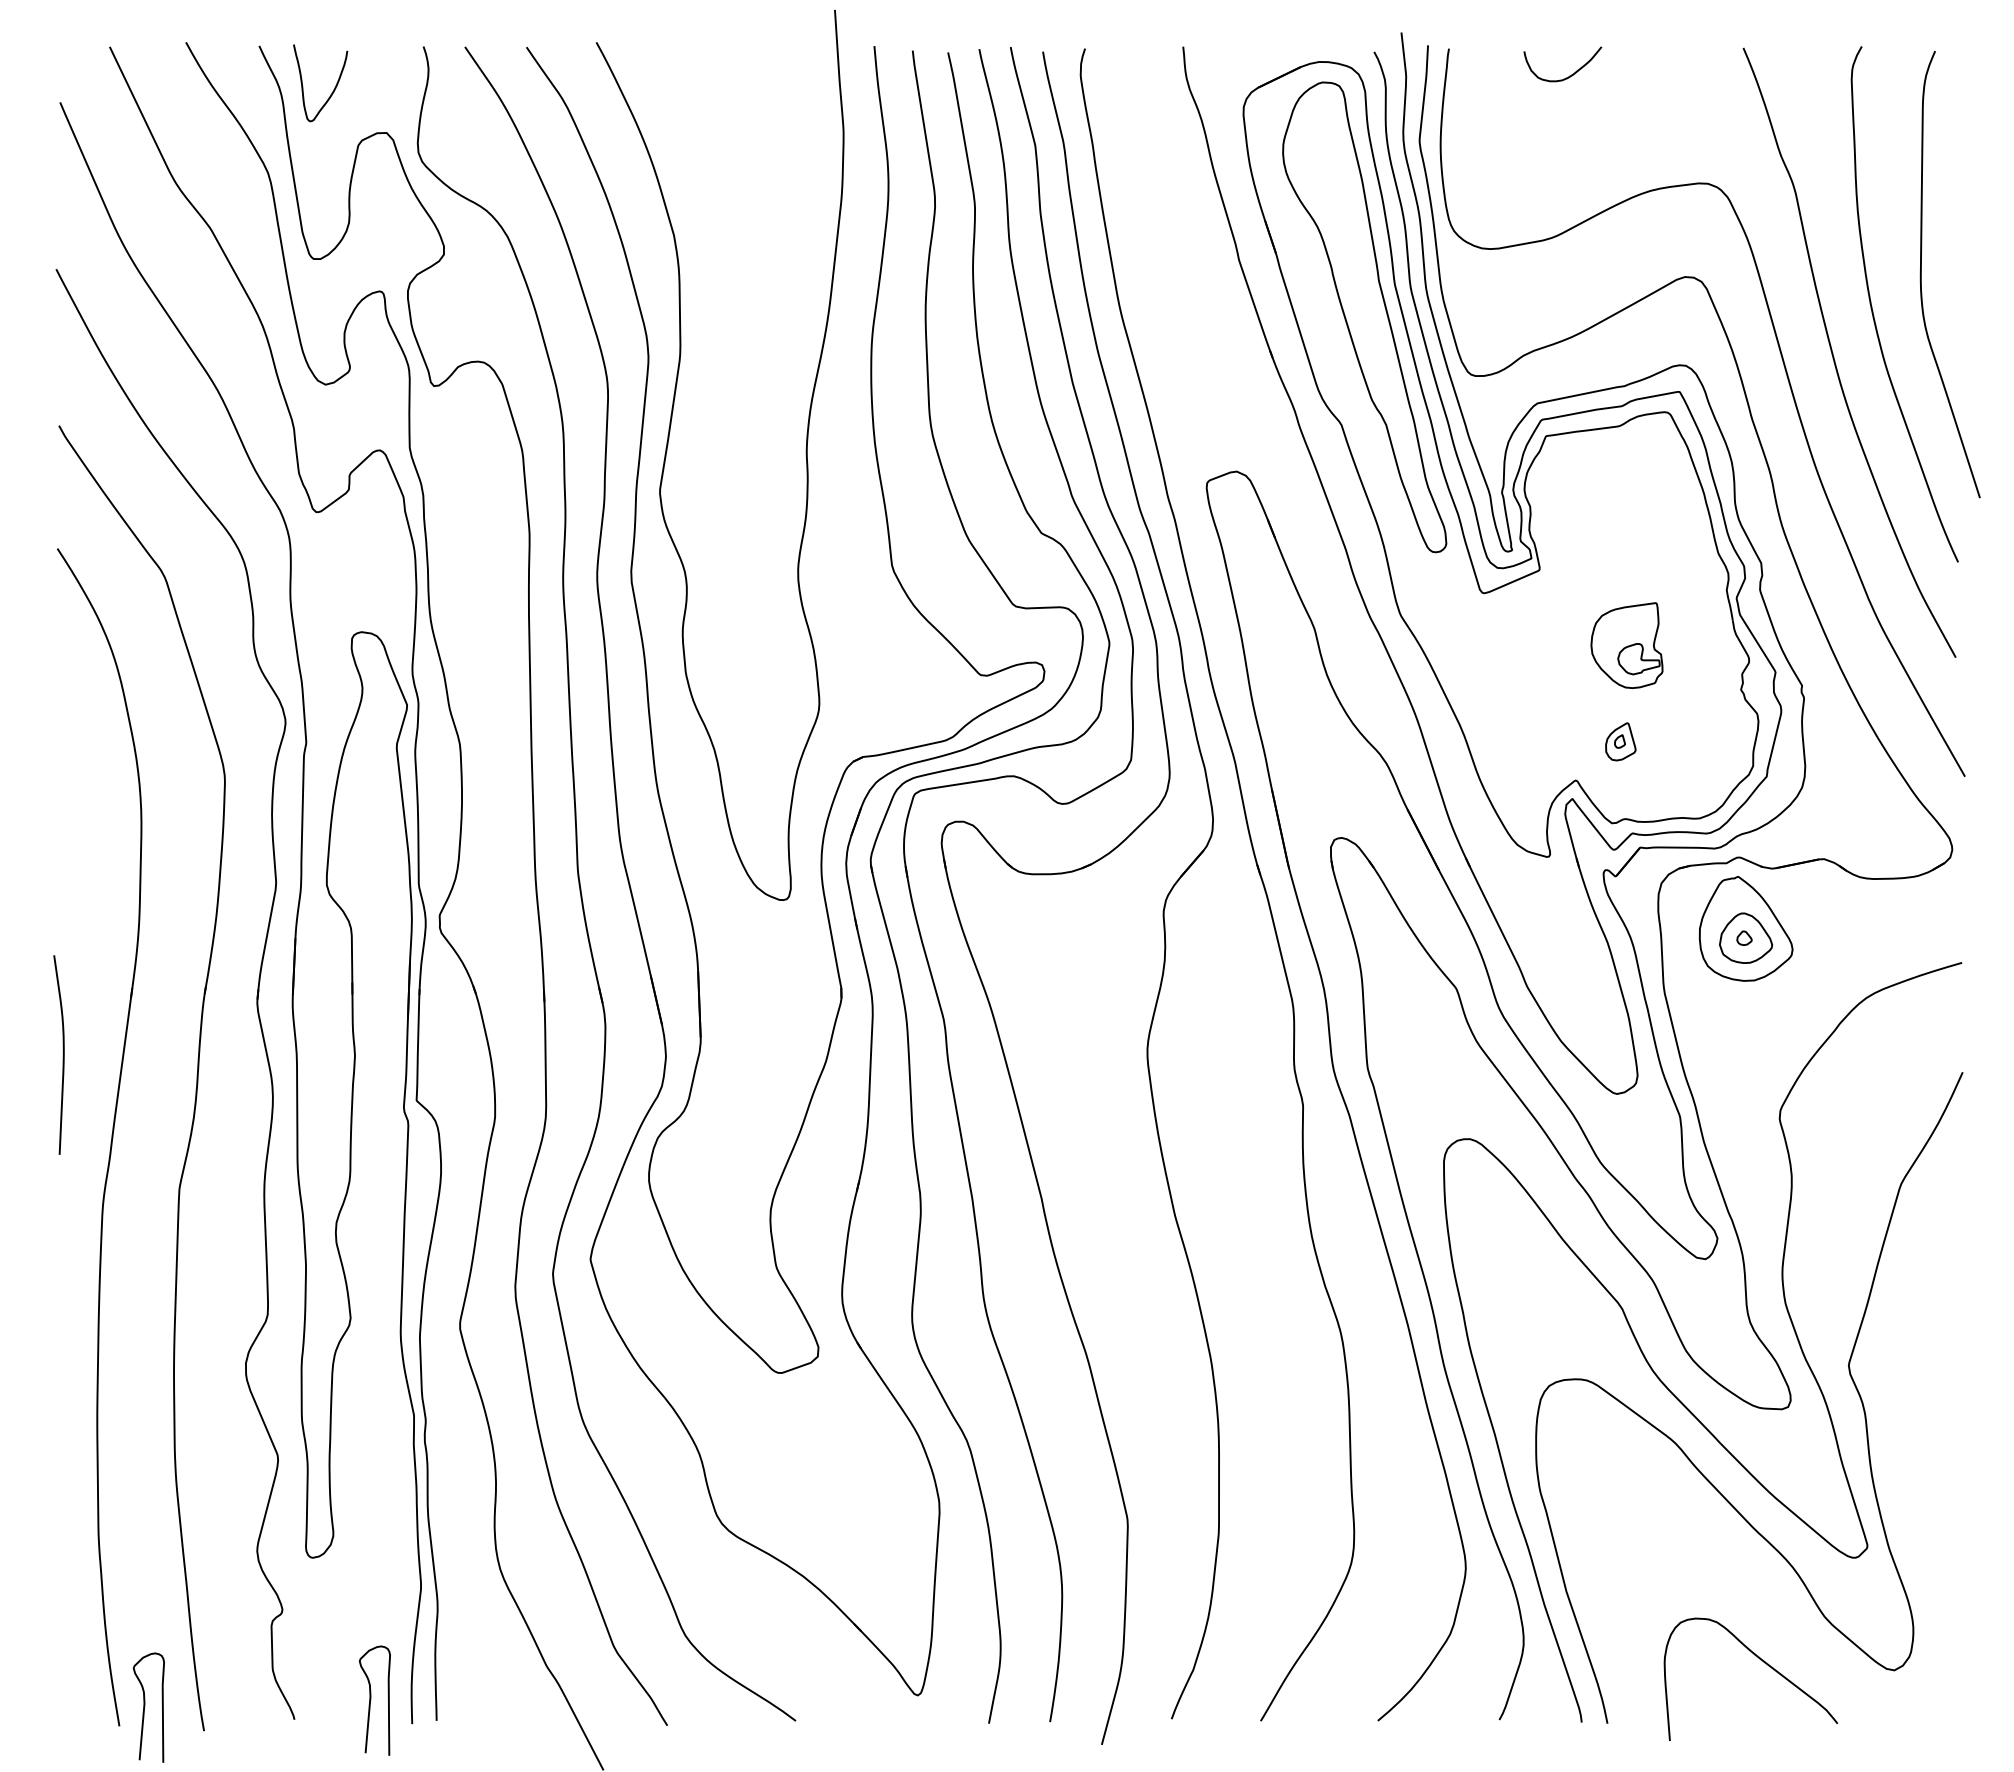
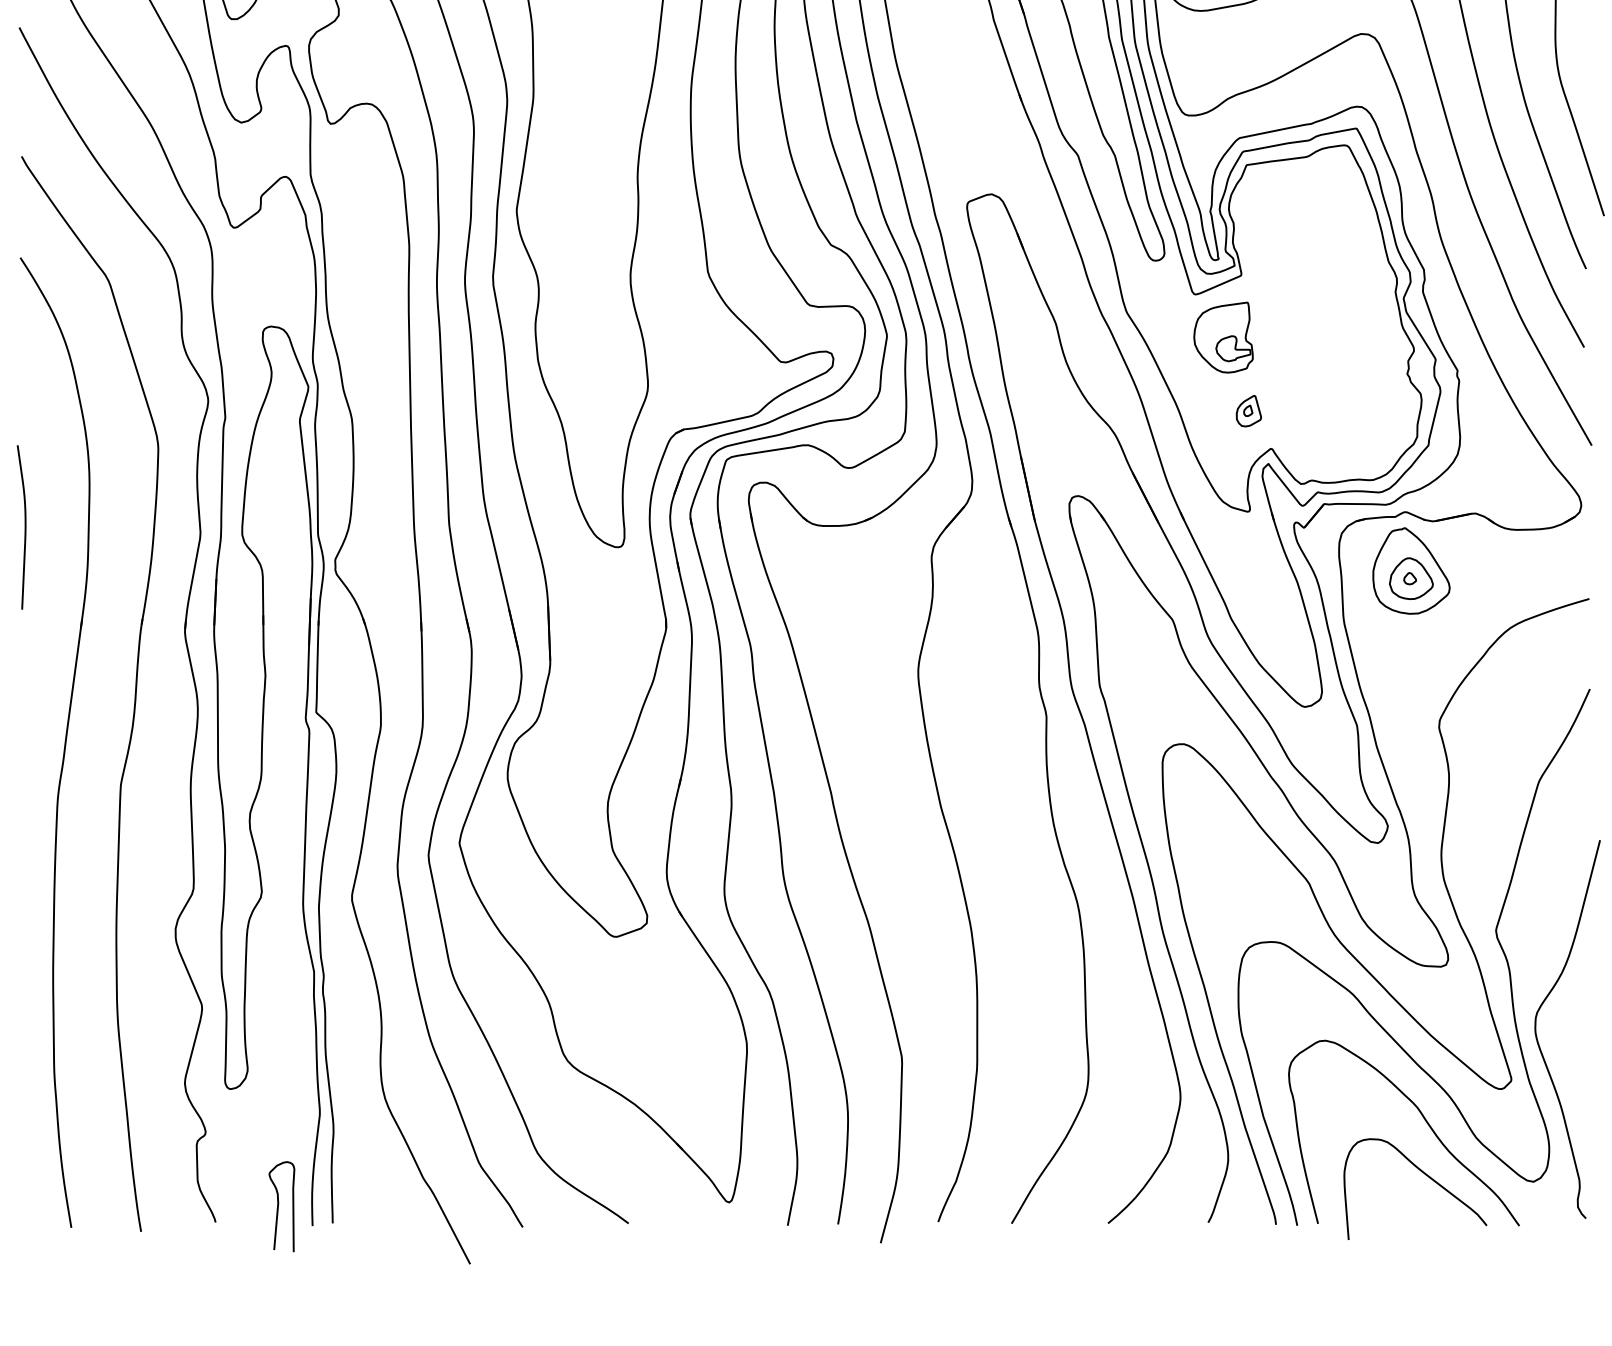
part: (1626, 645) -> (1223, 337), moved
part: (1620, 741) -> (1248, 410), moved
curve: (62, 1054) -> (24, 527), moved
curve: (1899, 1496) -> (1537, 1038), added
curve: (1761, 1594) -> (1424, 1119), added
curve: (145, 1707) -> (92, 1212), removed

